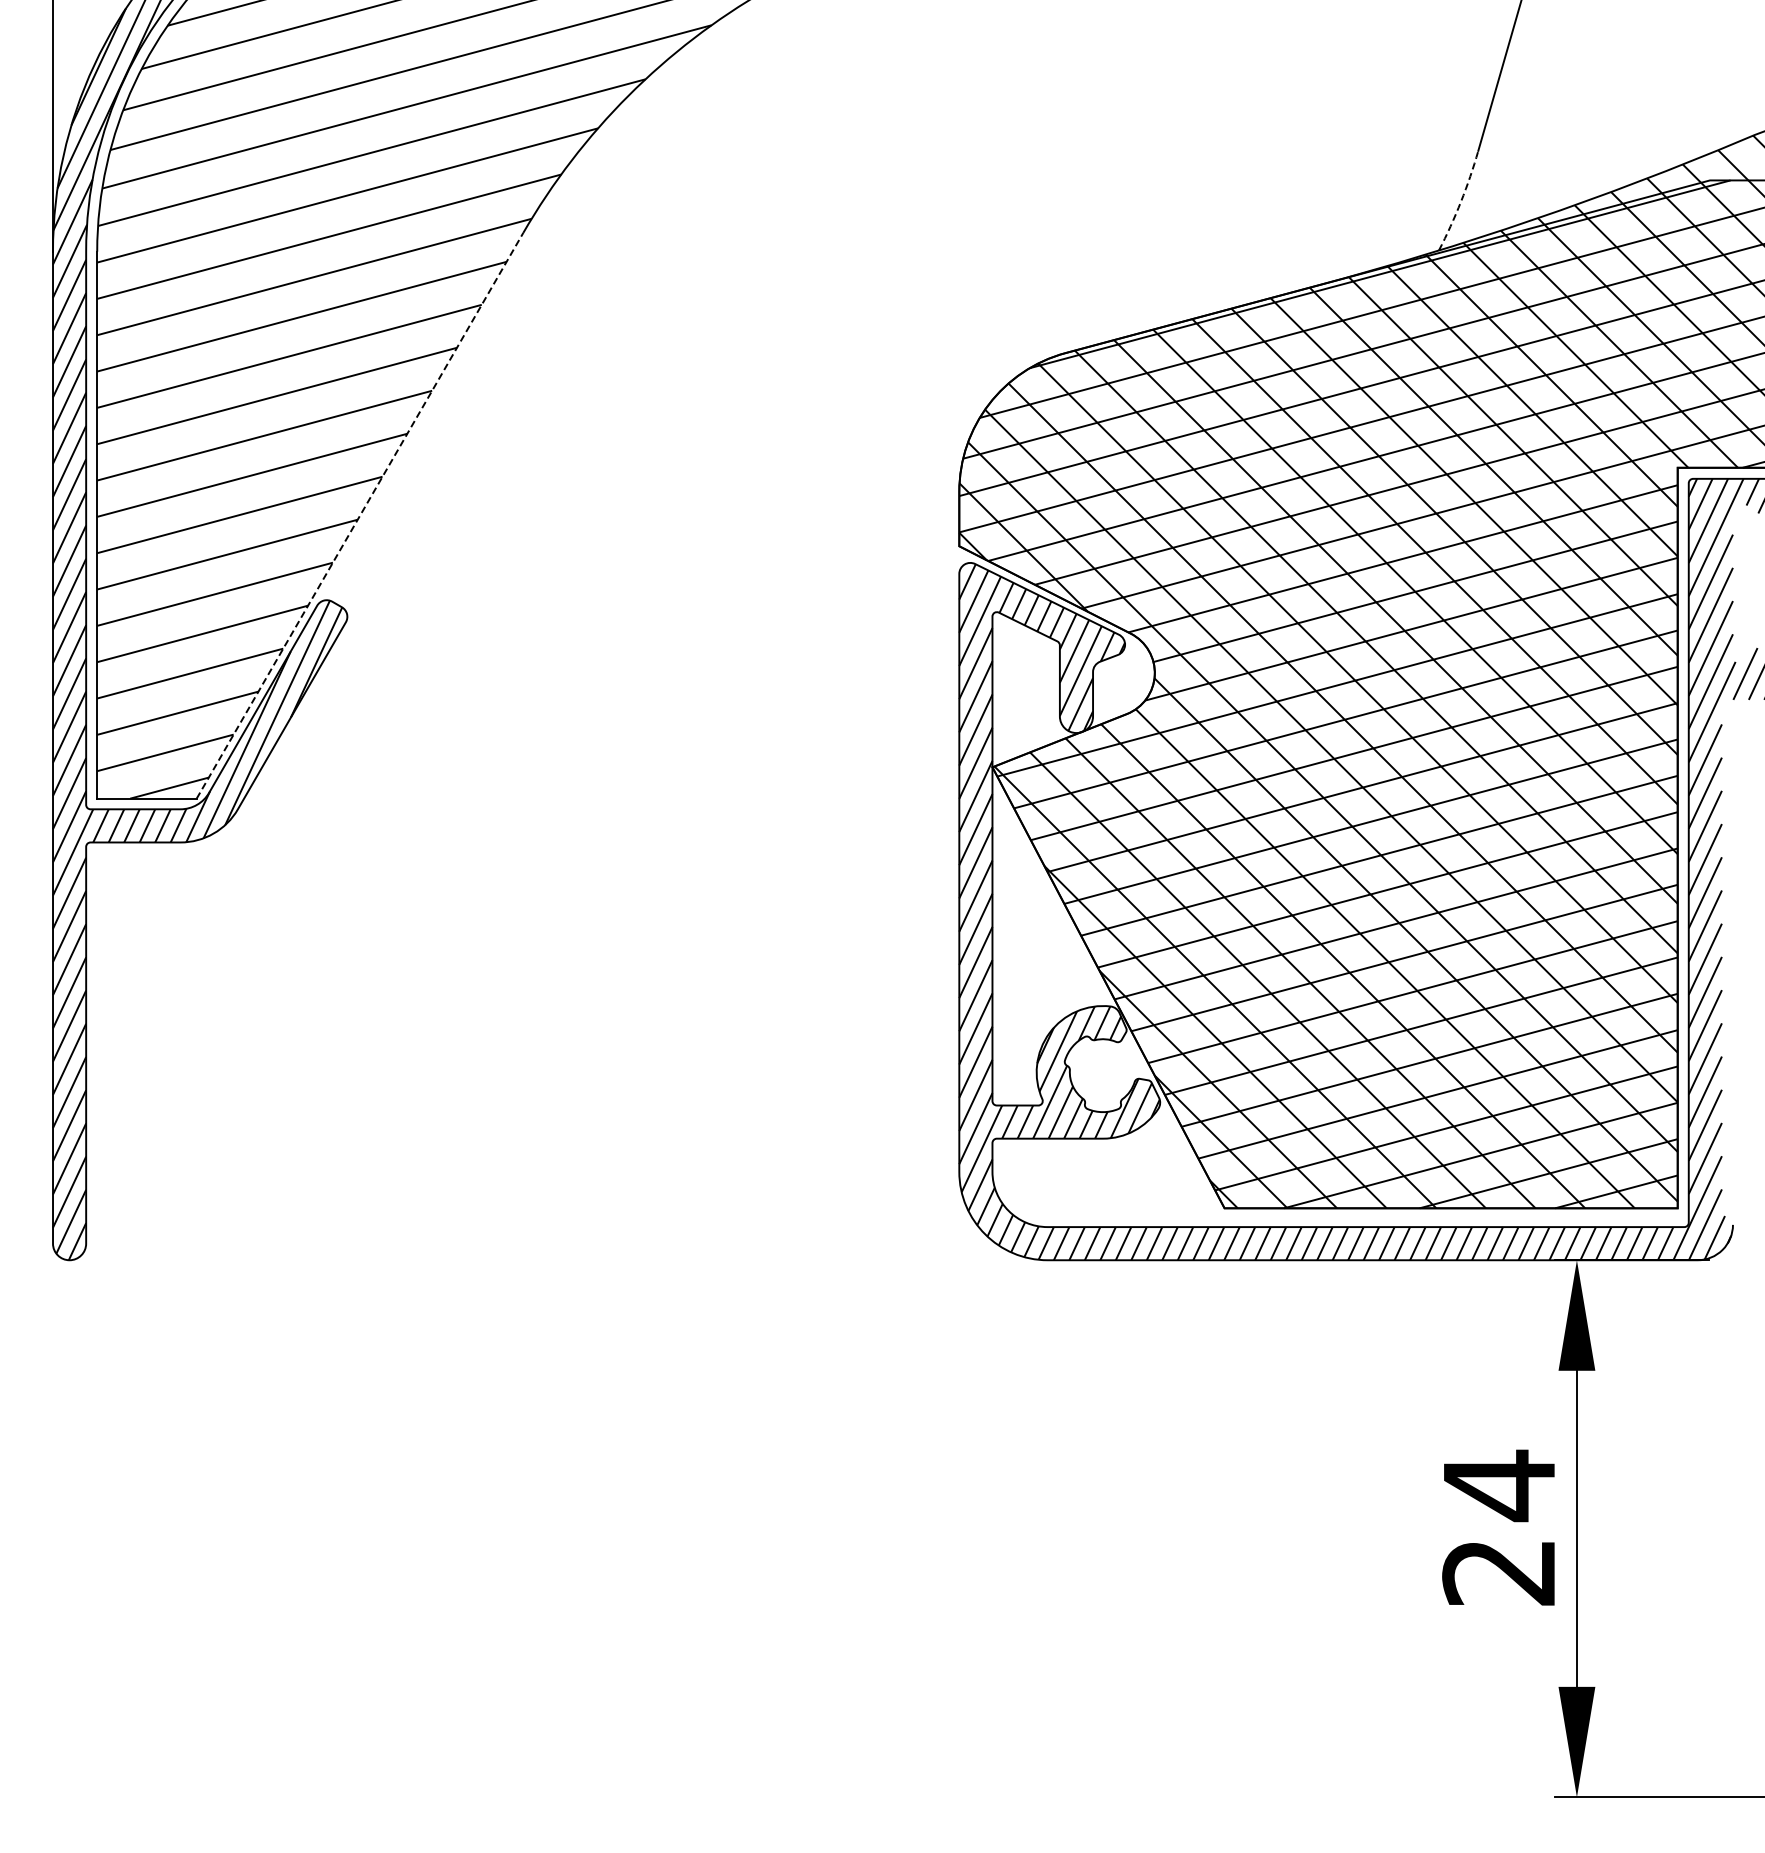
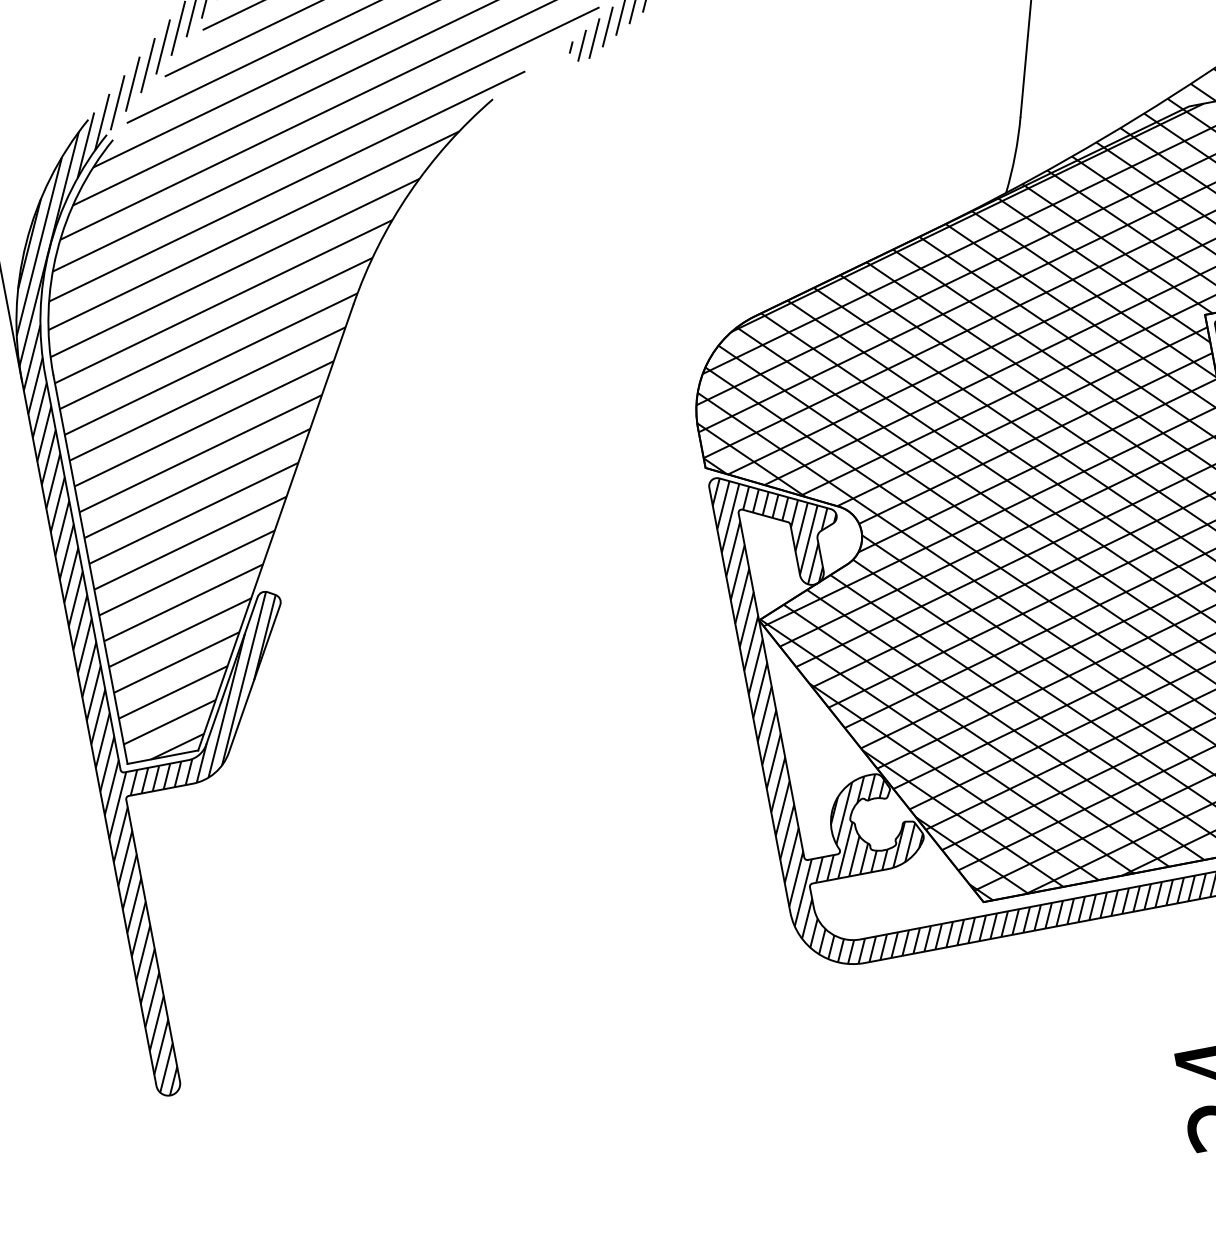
arc: (1461, 201) -> (1015, 155), dashed -> solid
line: (360, 515) -> (276, 527), dashed -> solid

